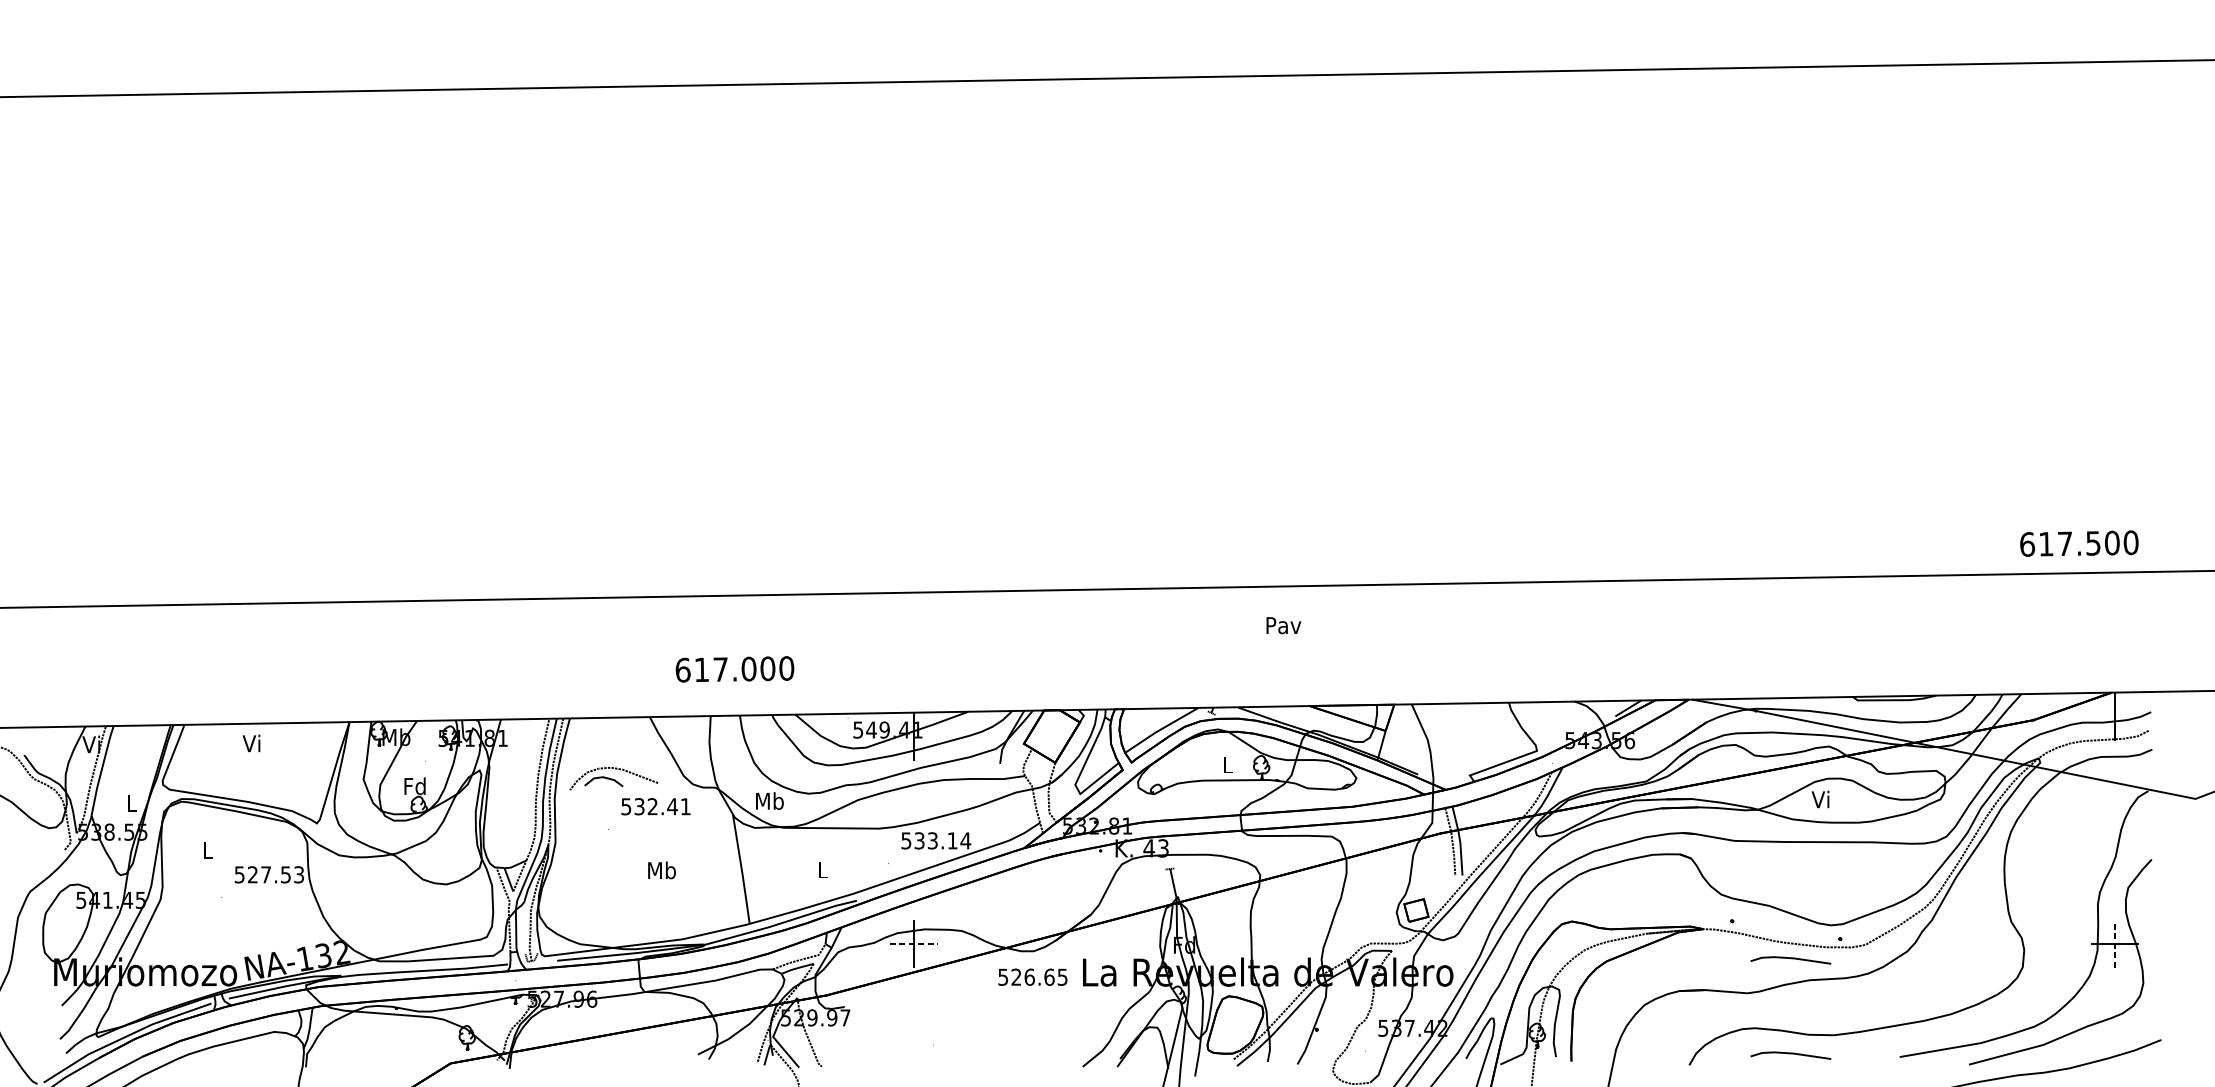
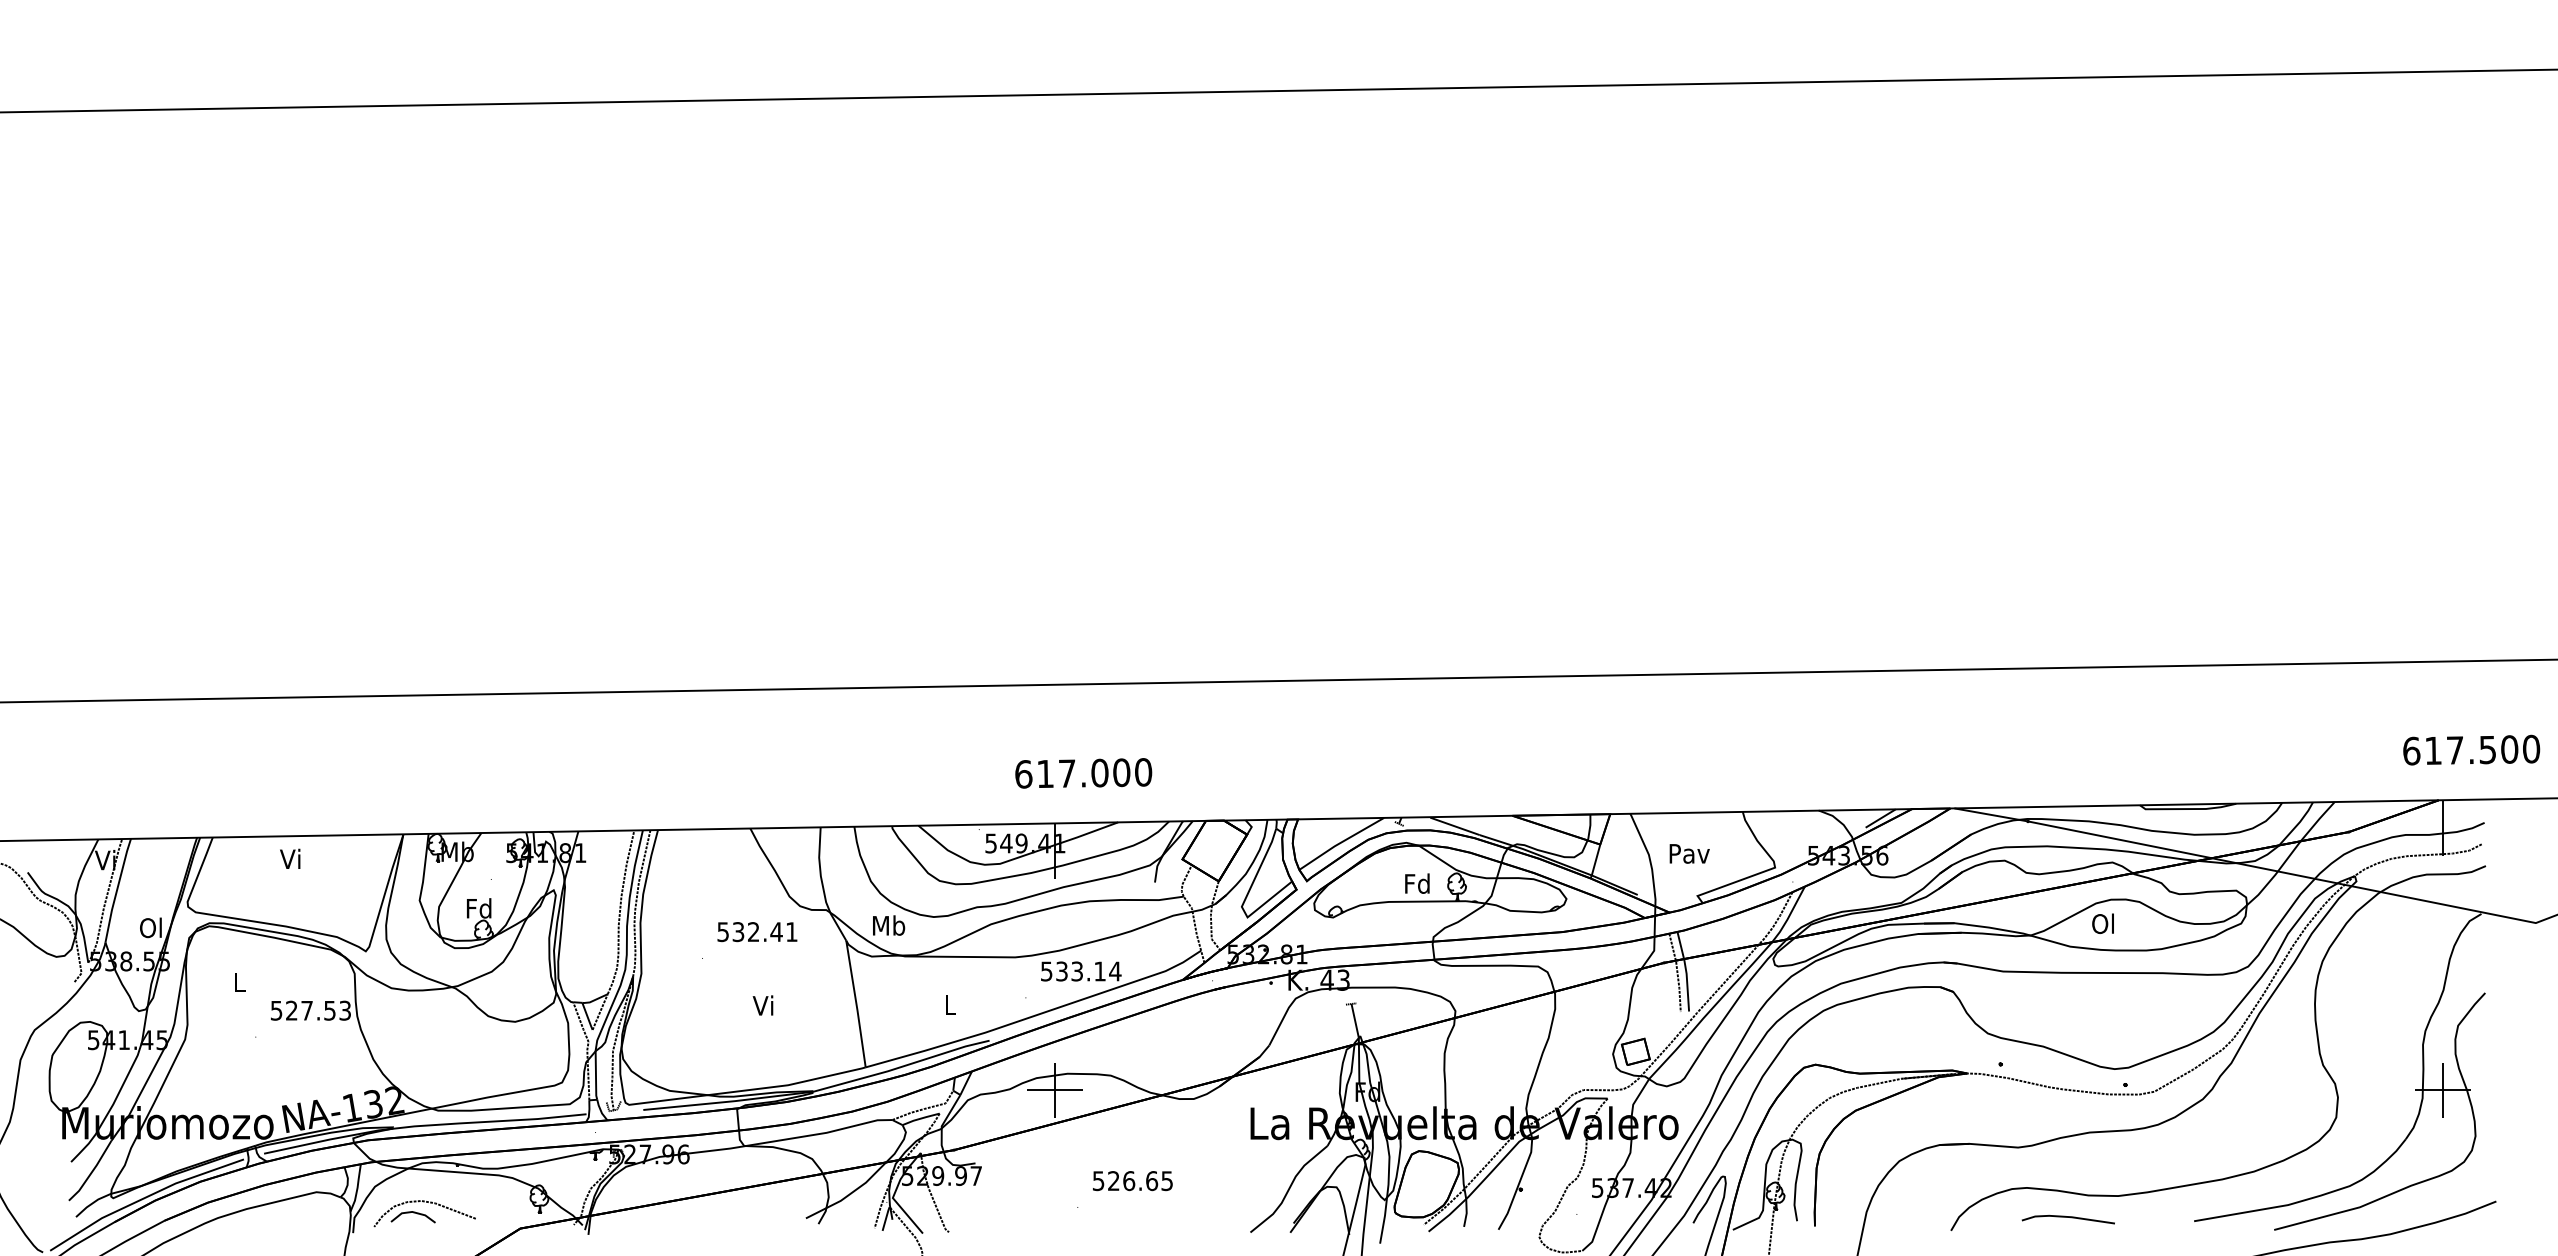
text: (2079, 543) -> (2471, 749), moved
text: (1283, 625) -> (1689, 853), moved
text: (734, 669) -> (1083, 773), moved
text: (1227, 764) -> (1417, 883), L -> Fd
part: (613, 778) -> (424, 1213), moved
text: (1820, 799) -> (2102, 923), Vi -> Ol
text: (130, 802) -> (150, 927), L -> Ol
text: (662, 870) -> (764, 1005), Mb -> Vi
line: (914, 943) -> (1055, 1090), dashed -> solid
line: (2114, 943) -> (2442, 1090), dashed -> solid
line: (1790, 958) -> (2067, 1107), removed
text: (1032, 977) -> (1132, 1181), moved

